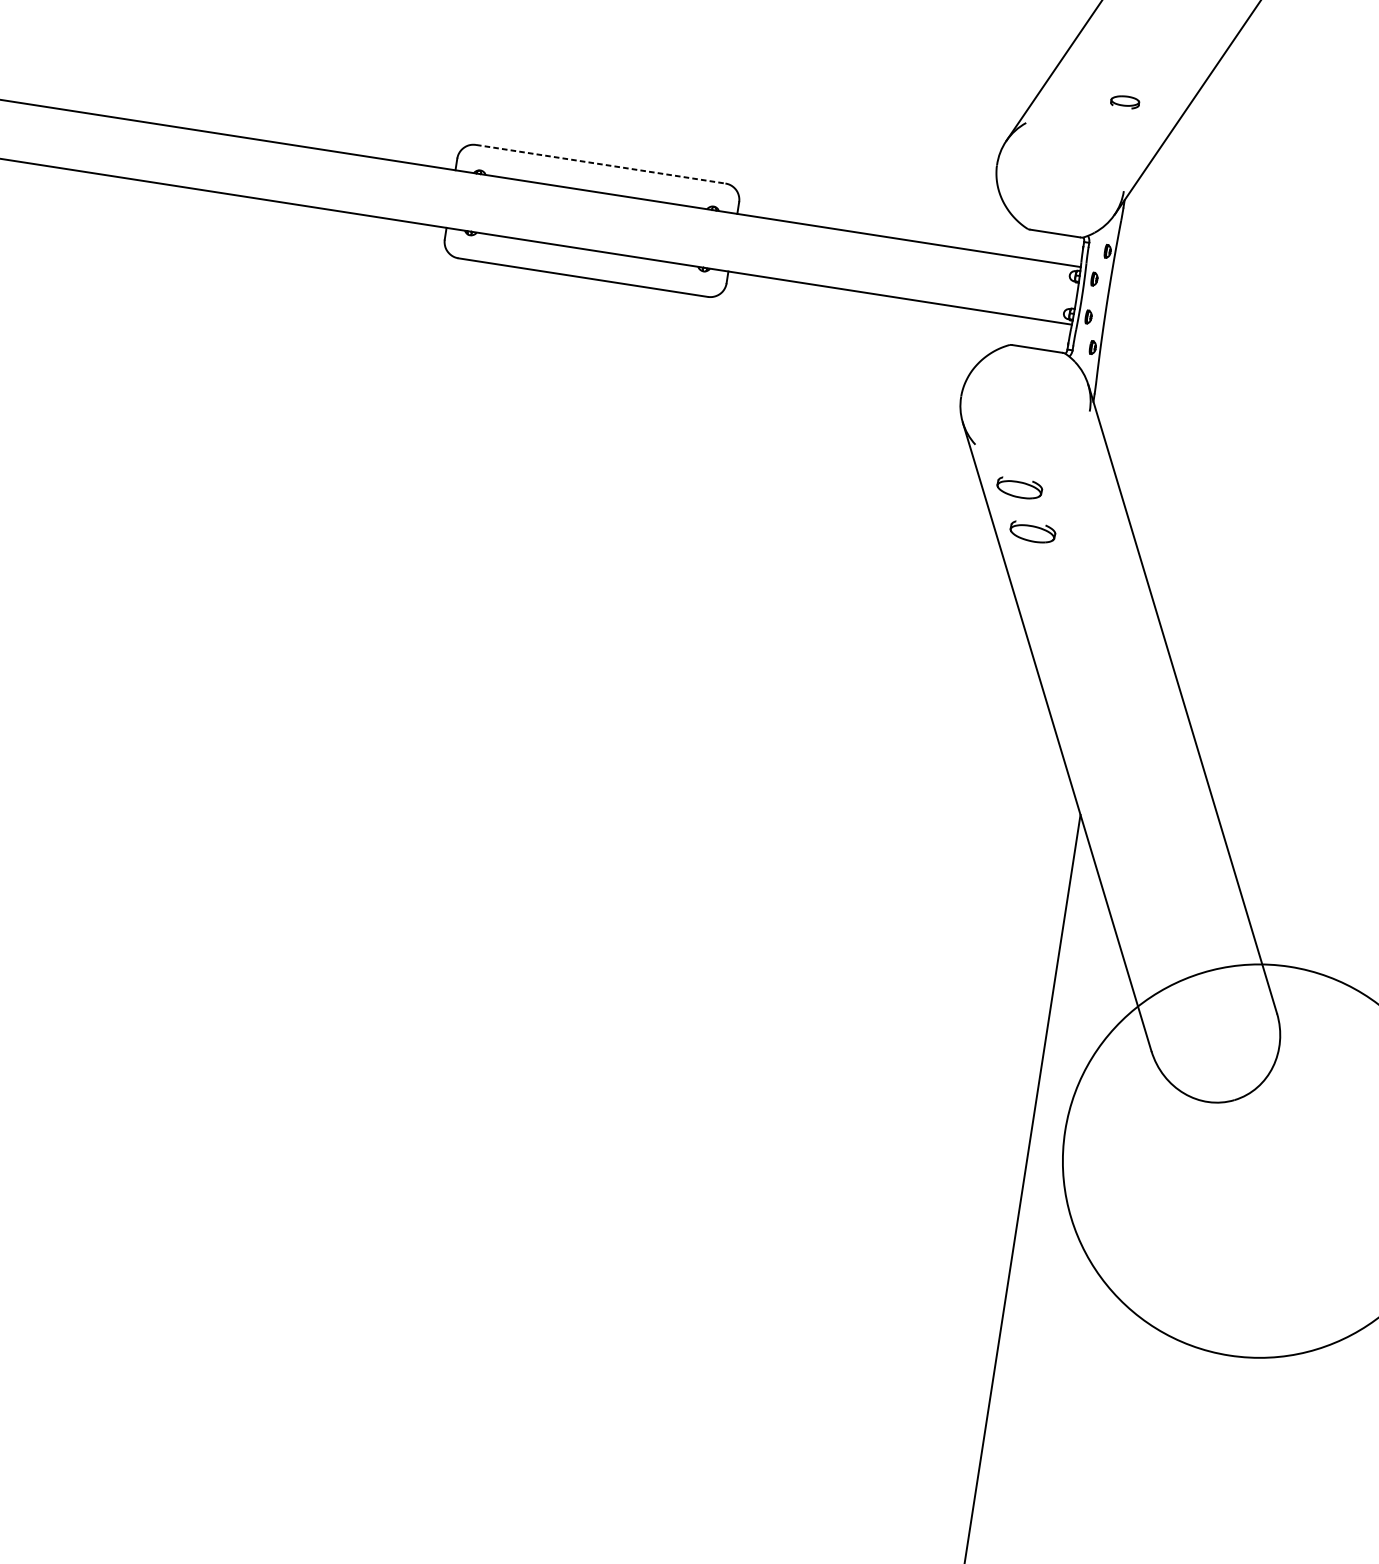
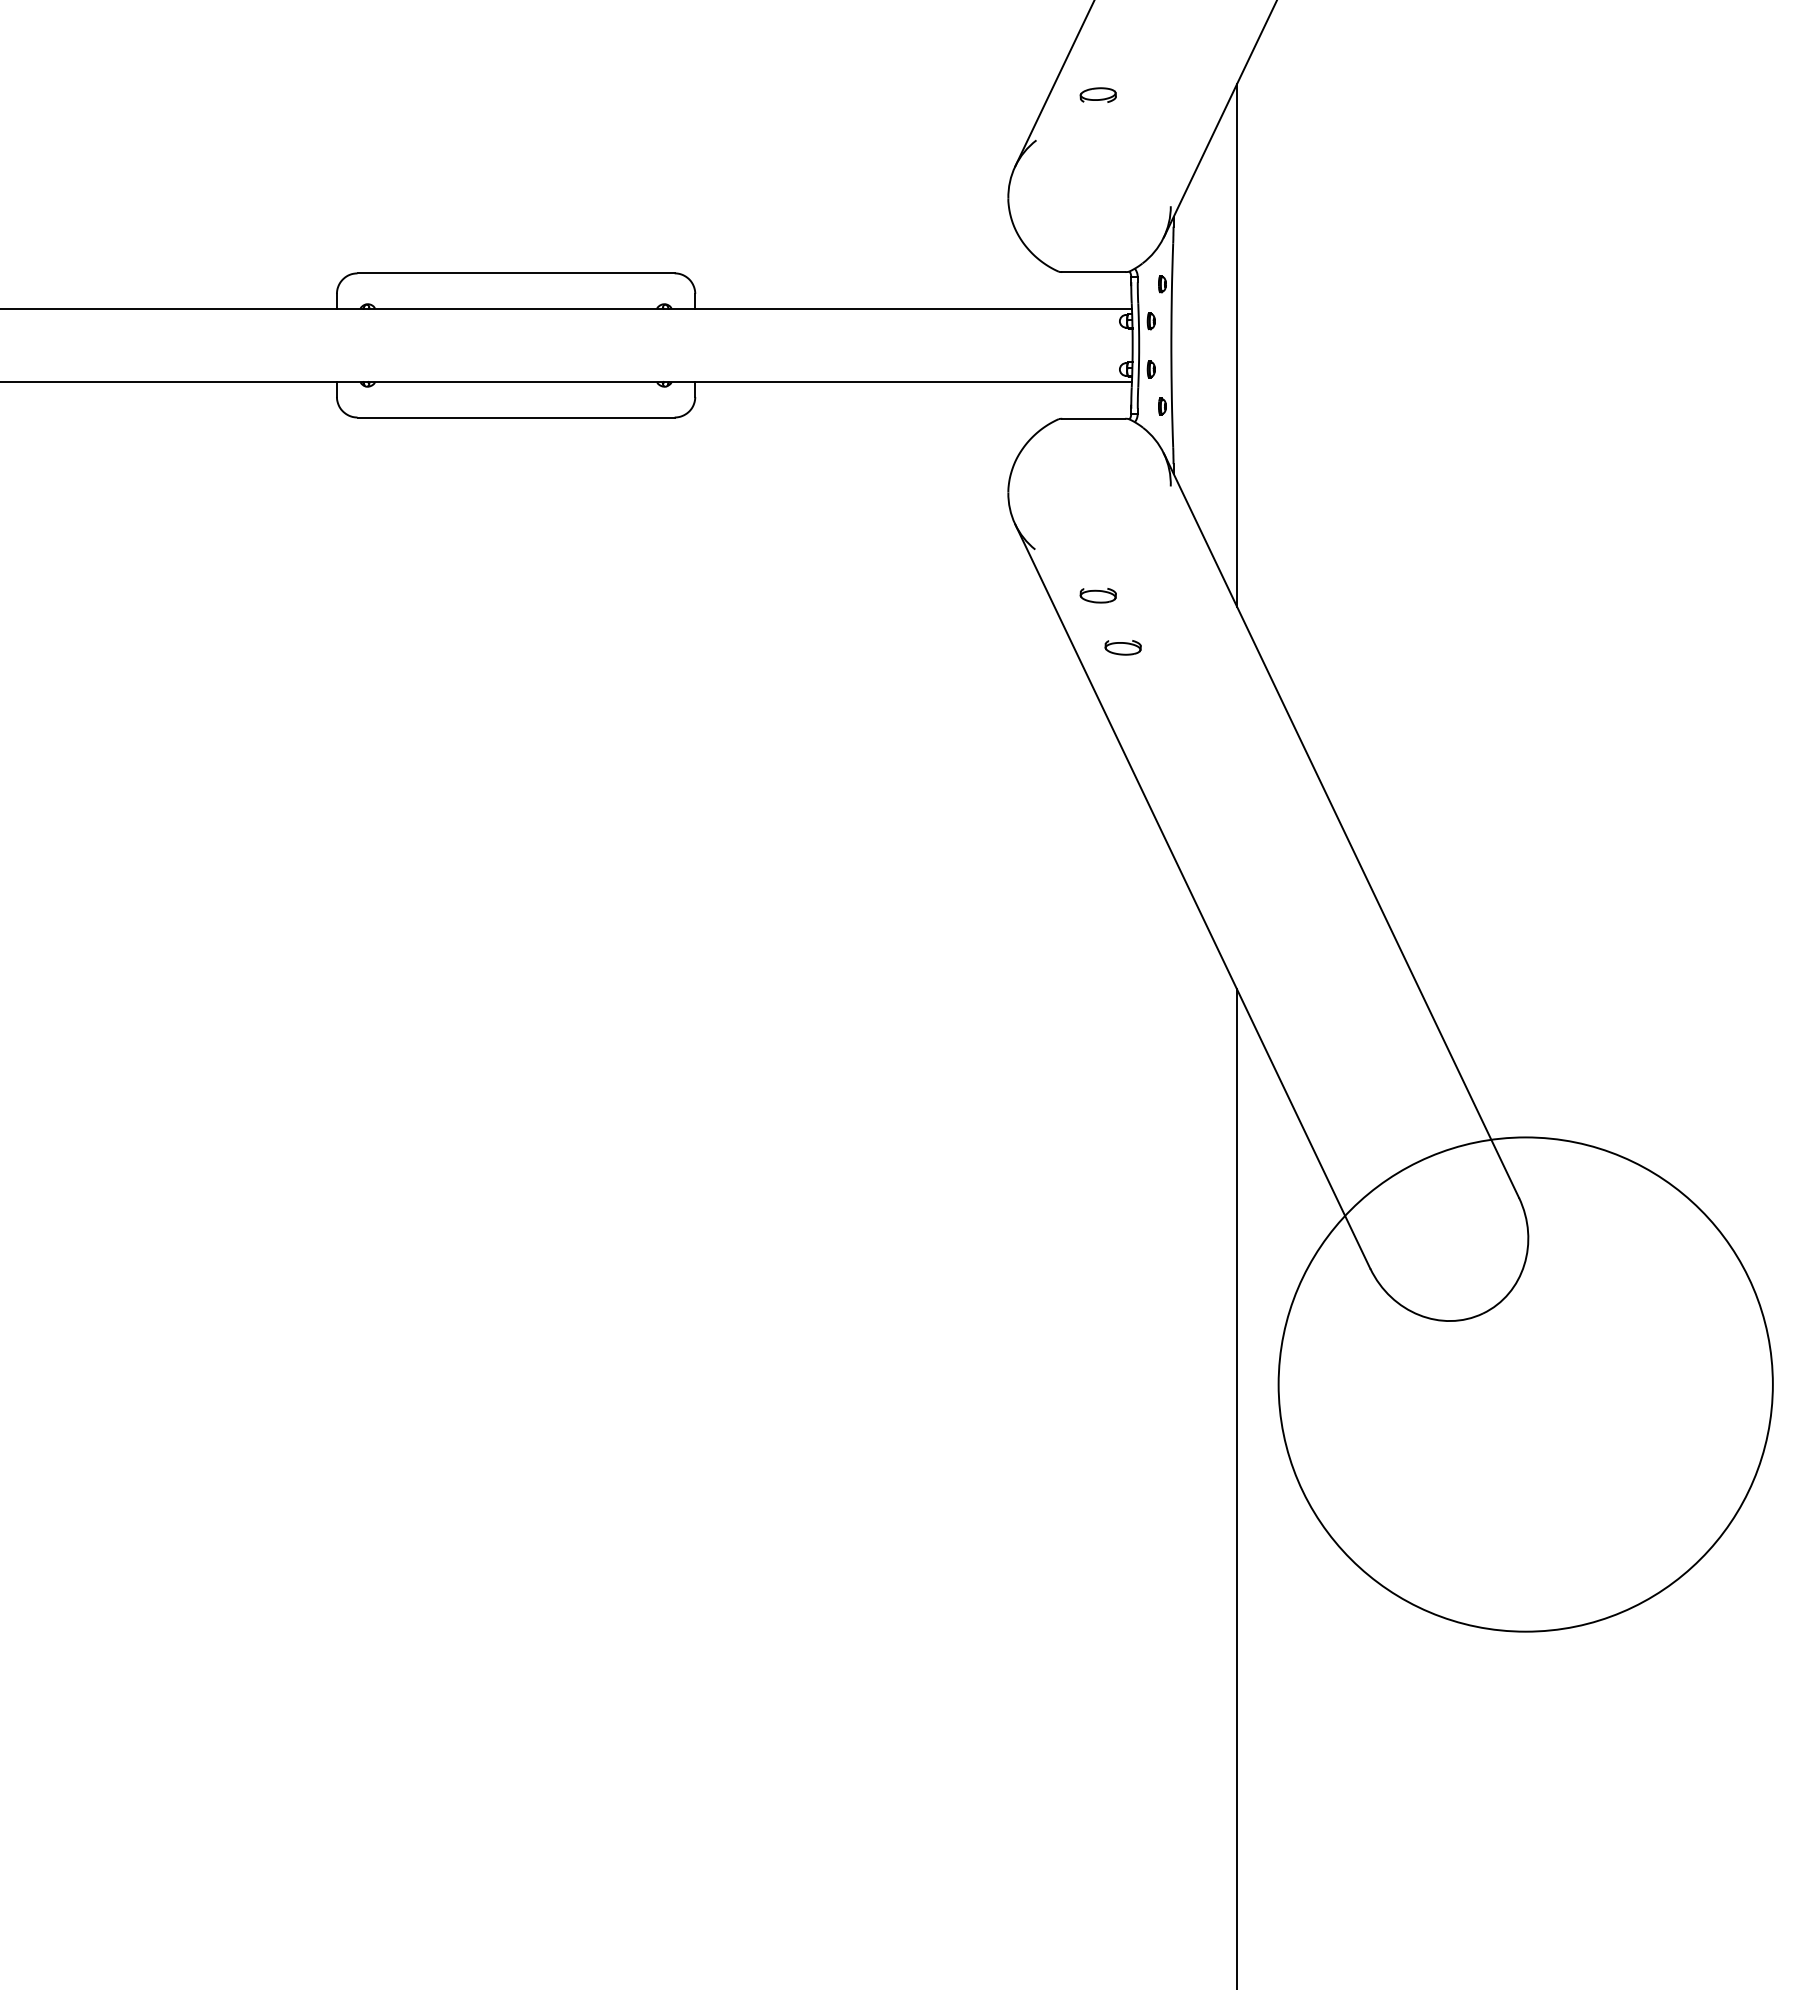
part: (1124, 101) -> (1097, 94), moved
line: (601, 164) -> (516, 273), dashed -> solid
line: (1158, 308) -> (1236, 345), added
part: (1018, 488) -> (1097, 595), size x0.62
part: (1032, 532) -> (1122, 647), size x0.62

